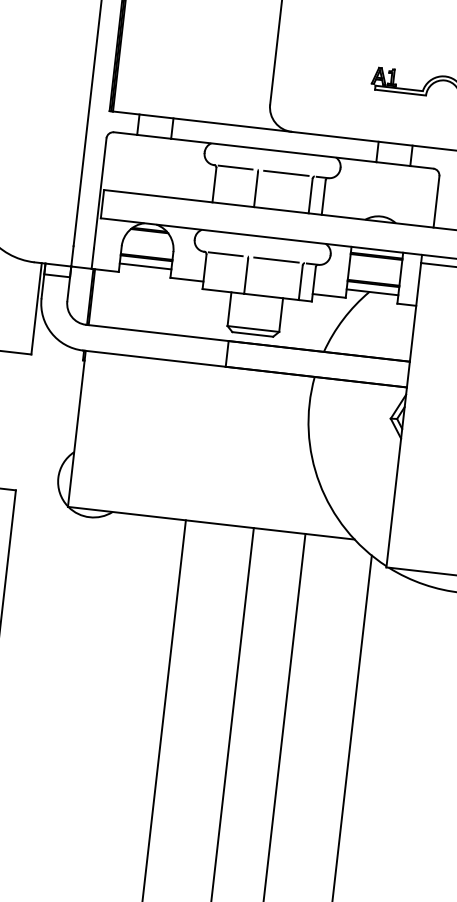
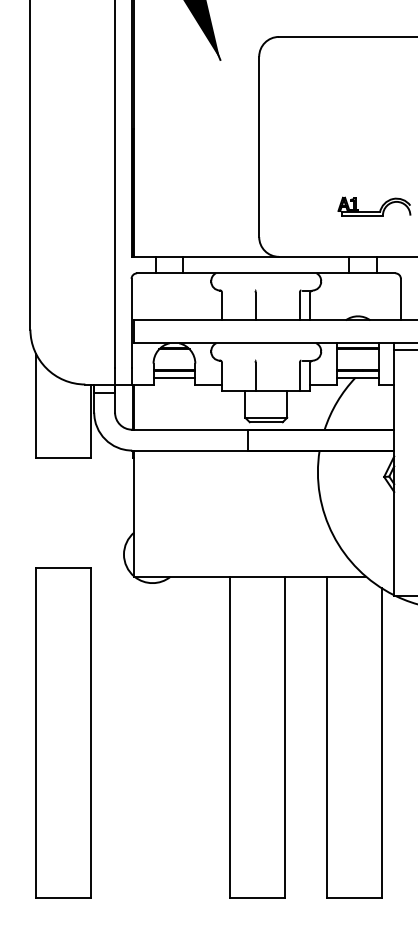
line: (235, 167) -> (237, 290), removed
line: (286, 173) -> (278, 290), removed
line: (225, 254) -> (237, 360), removed
line: (276, 259) -> (278, 360), removed

